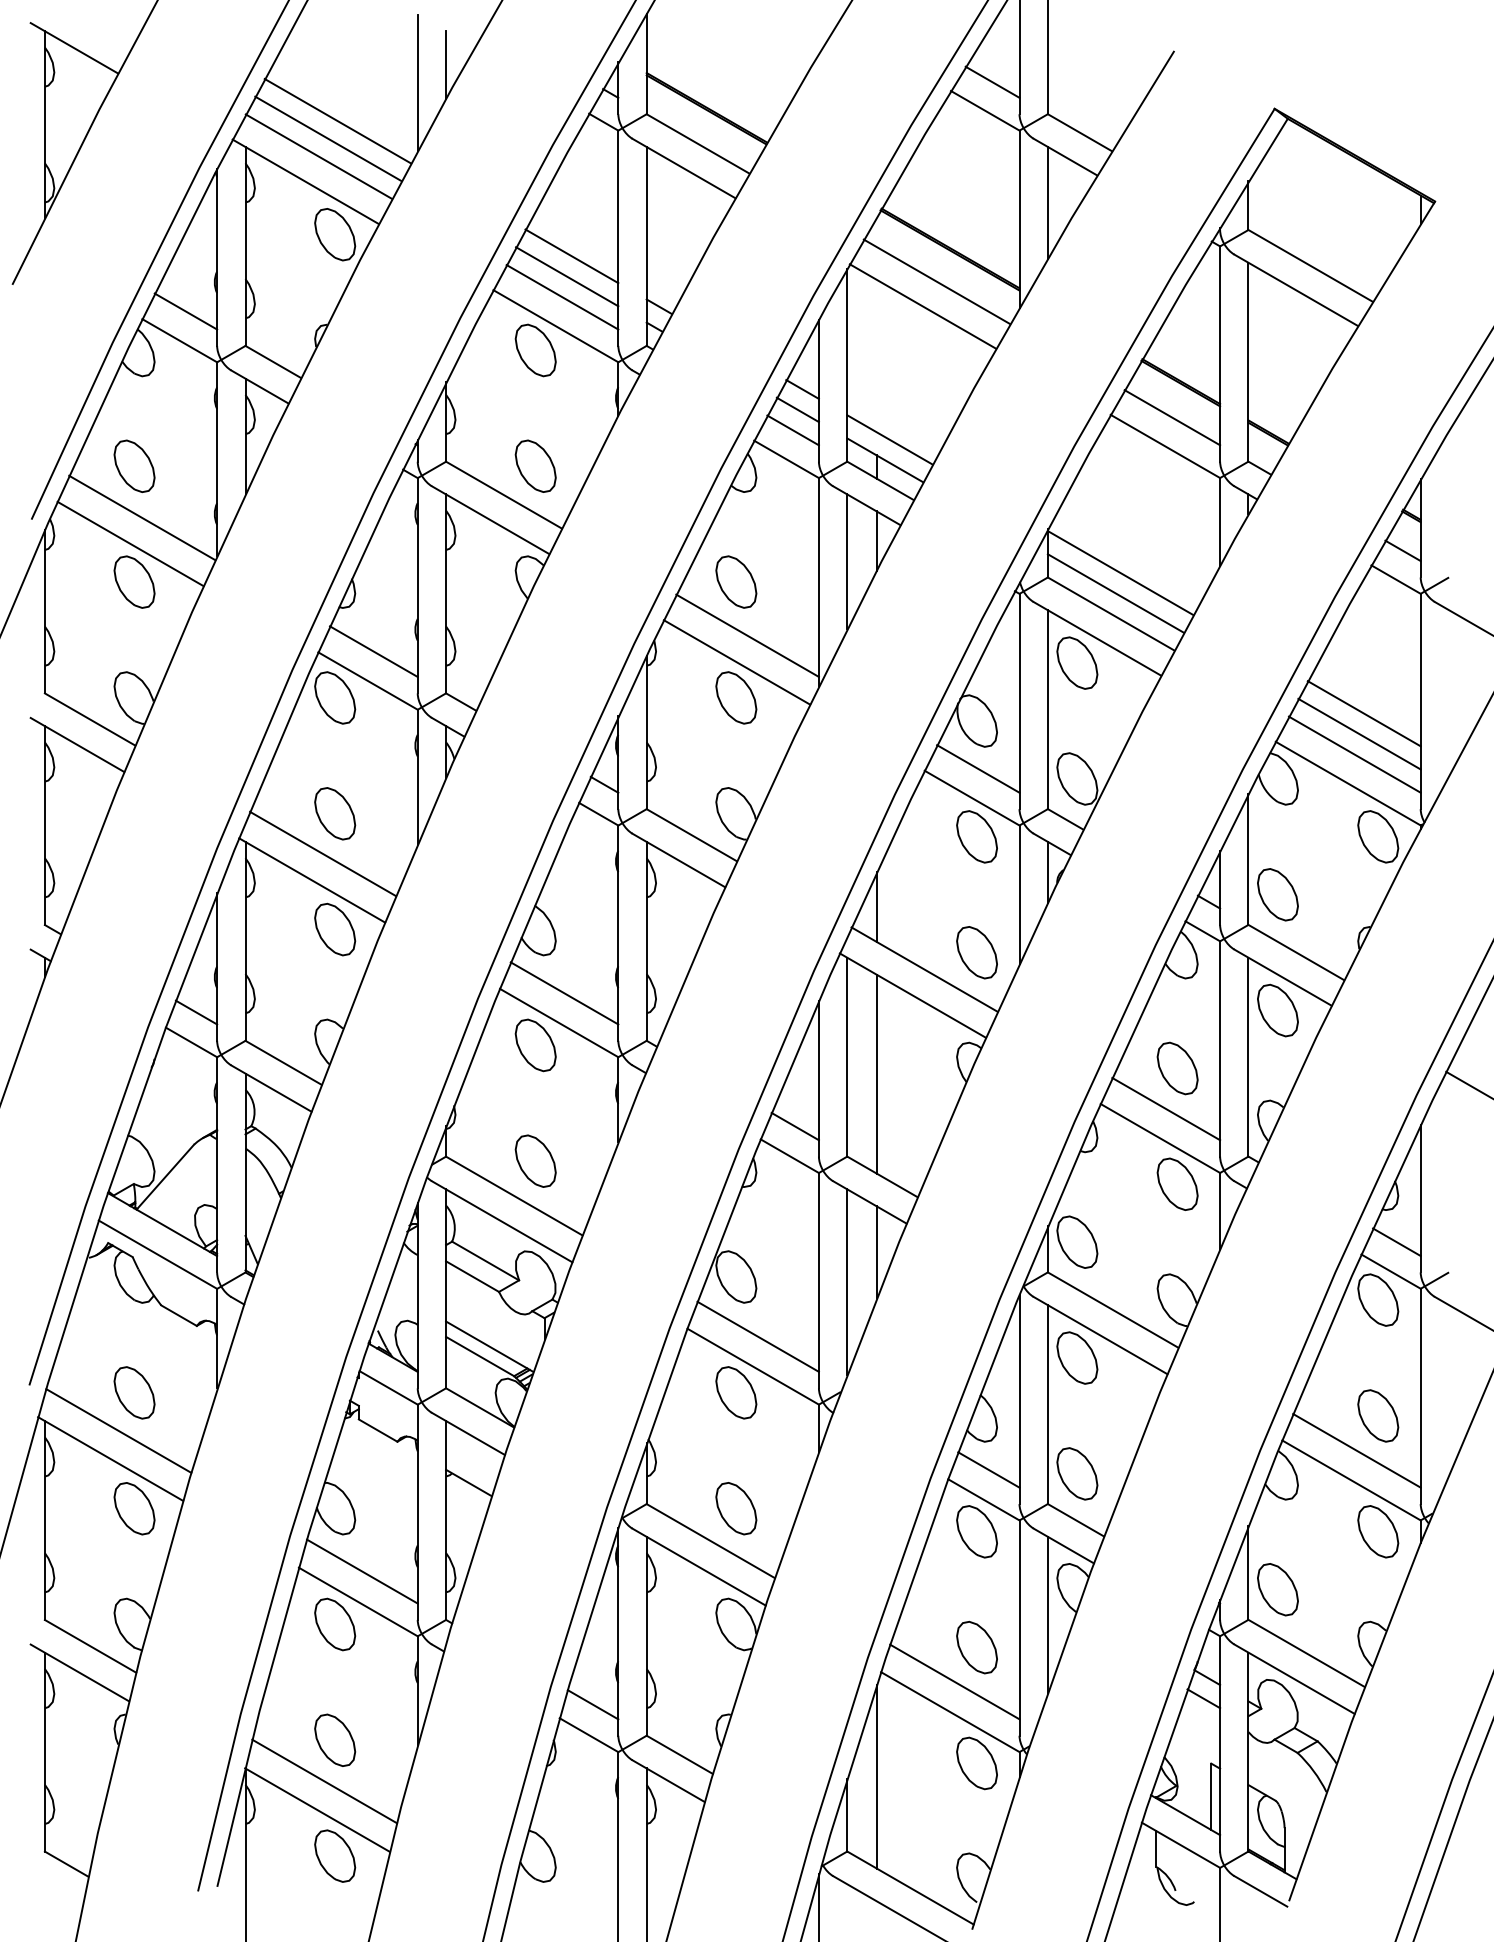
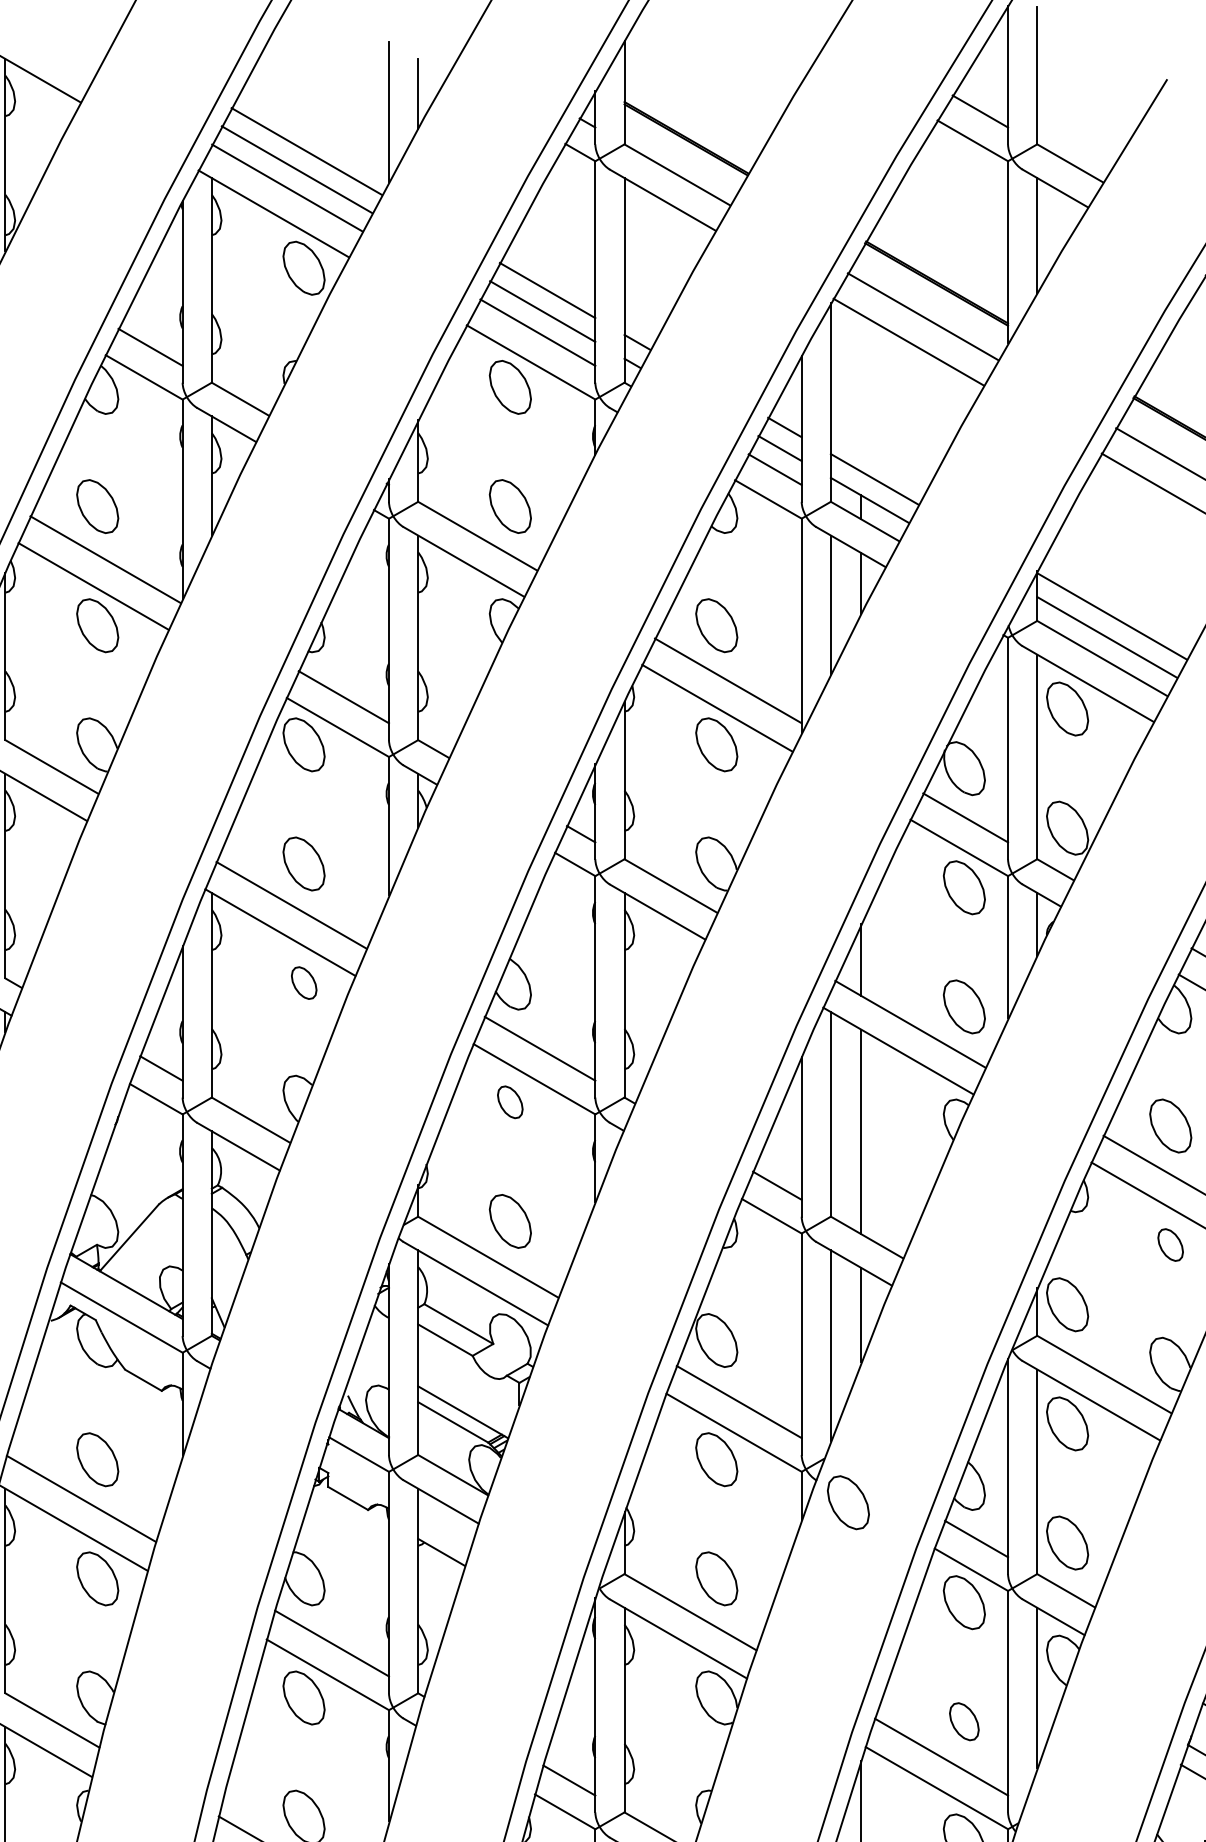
part: (335, 929) -> (304, 983), size x0.6
part: (535, 1045) -> (510, 1102), size x0.6
part: (1177, 1183) -> (1170, 1244), size x0.6
part: (864, 1434) -> (848, 1502), added
part: (976, 1647) -> (963, 1721), size x0.7

